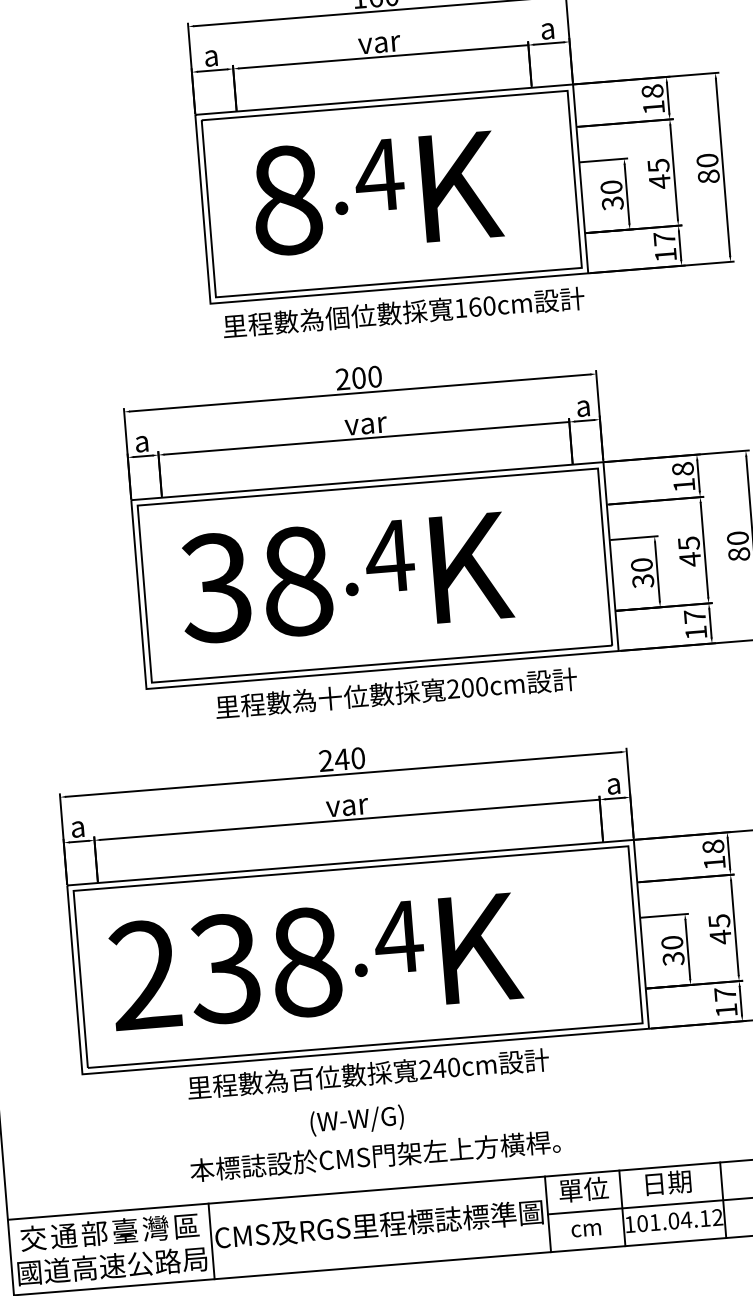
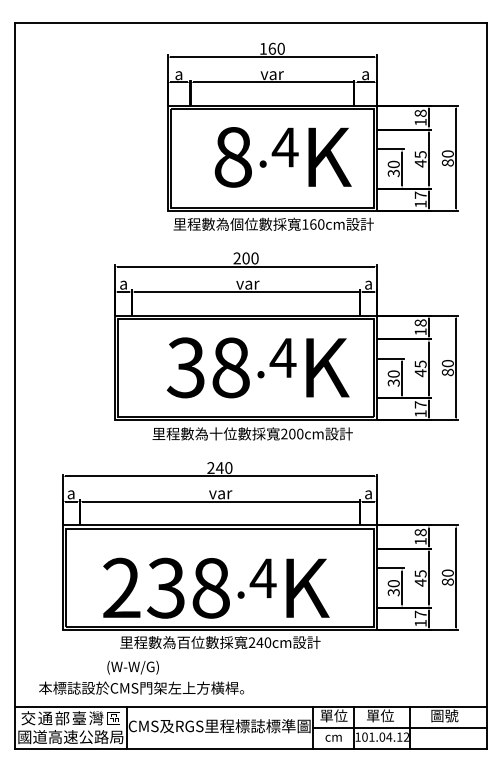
text: (375, 193) -> (282, 157), moved
text: (344, 577) -> (257, 367), moved
text: (315, 960) -> (216, 587), moved
text: (373, 1137) -> (141, 677), moved
text: (667, 1182) -> (380, 715), 日期 -> 單位

